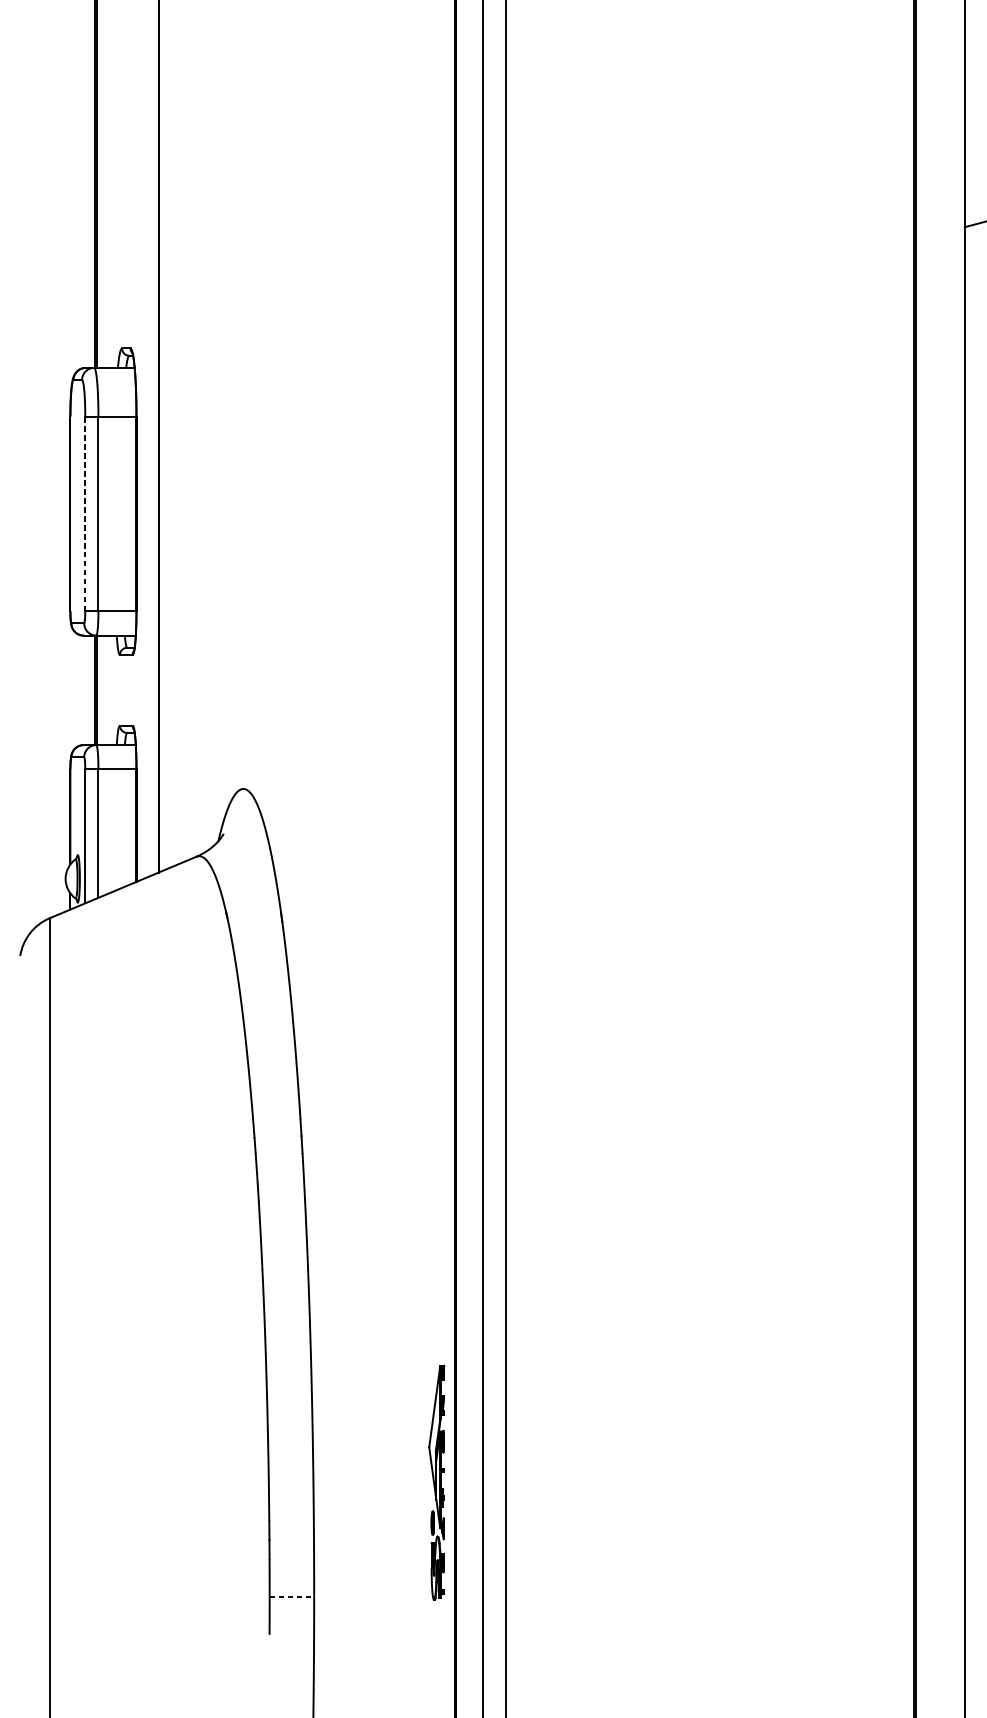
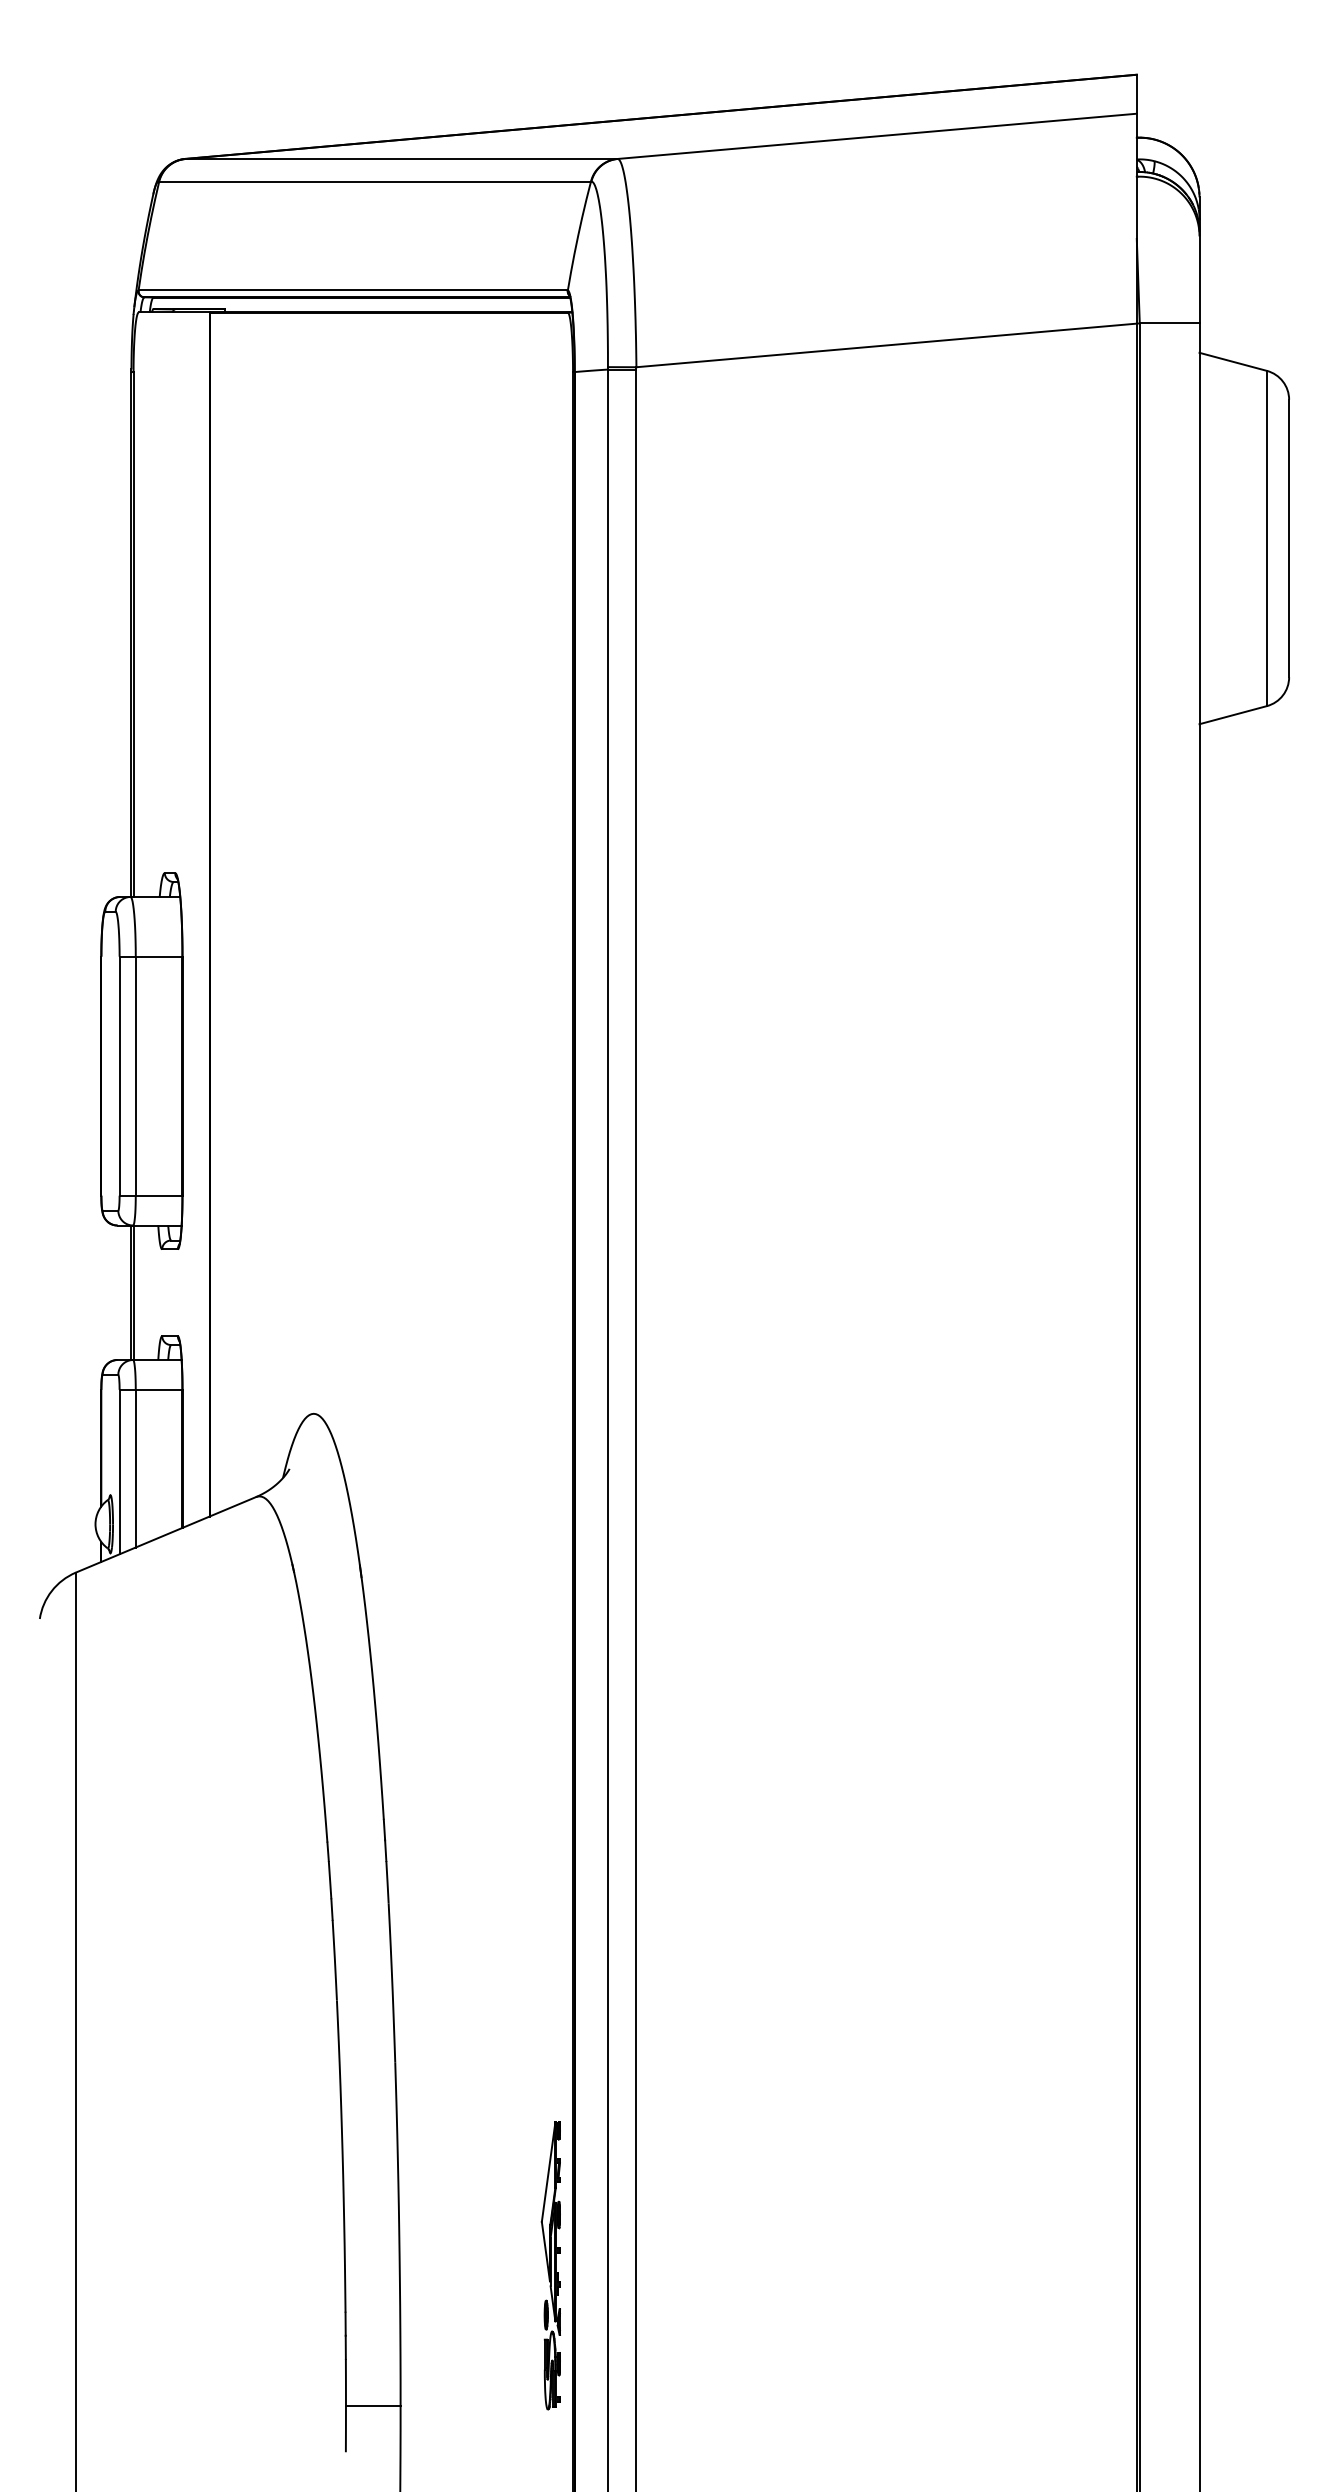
line: (85, 513) -> (119, 1075), dashed -> solid
line: (292, 1596) -> (373, 2405), dashed -> solid

